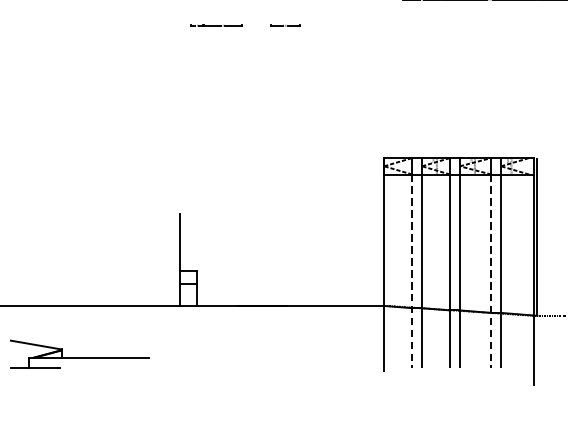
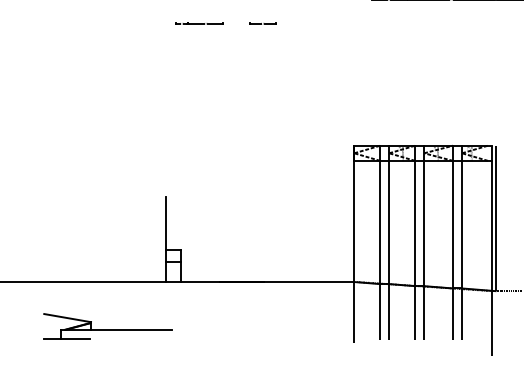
line: (412, 271) -> (380, 250), dashed -> solid
line: (491, 271) -> (453, 250), dashed -> solid
part: (79, 354) -> (107, 326), moved

